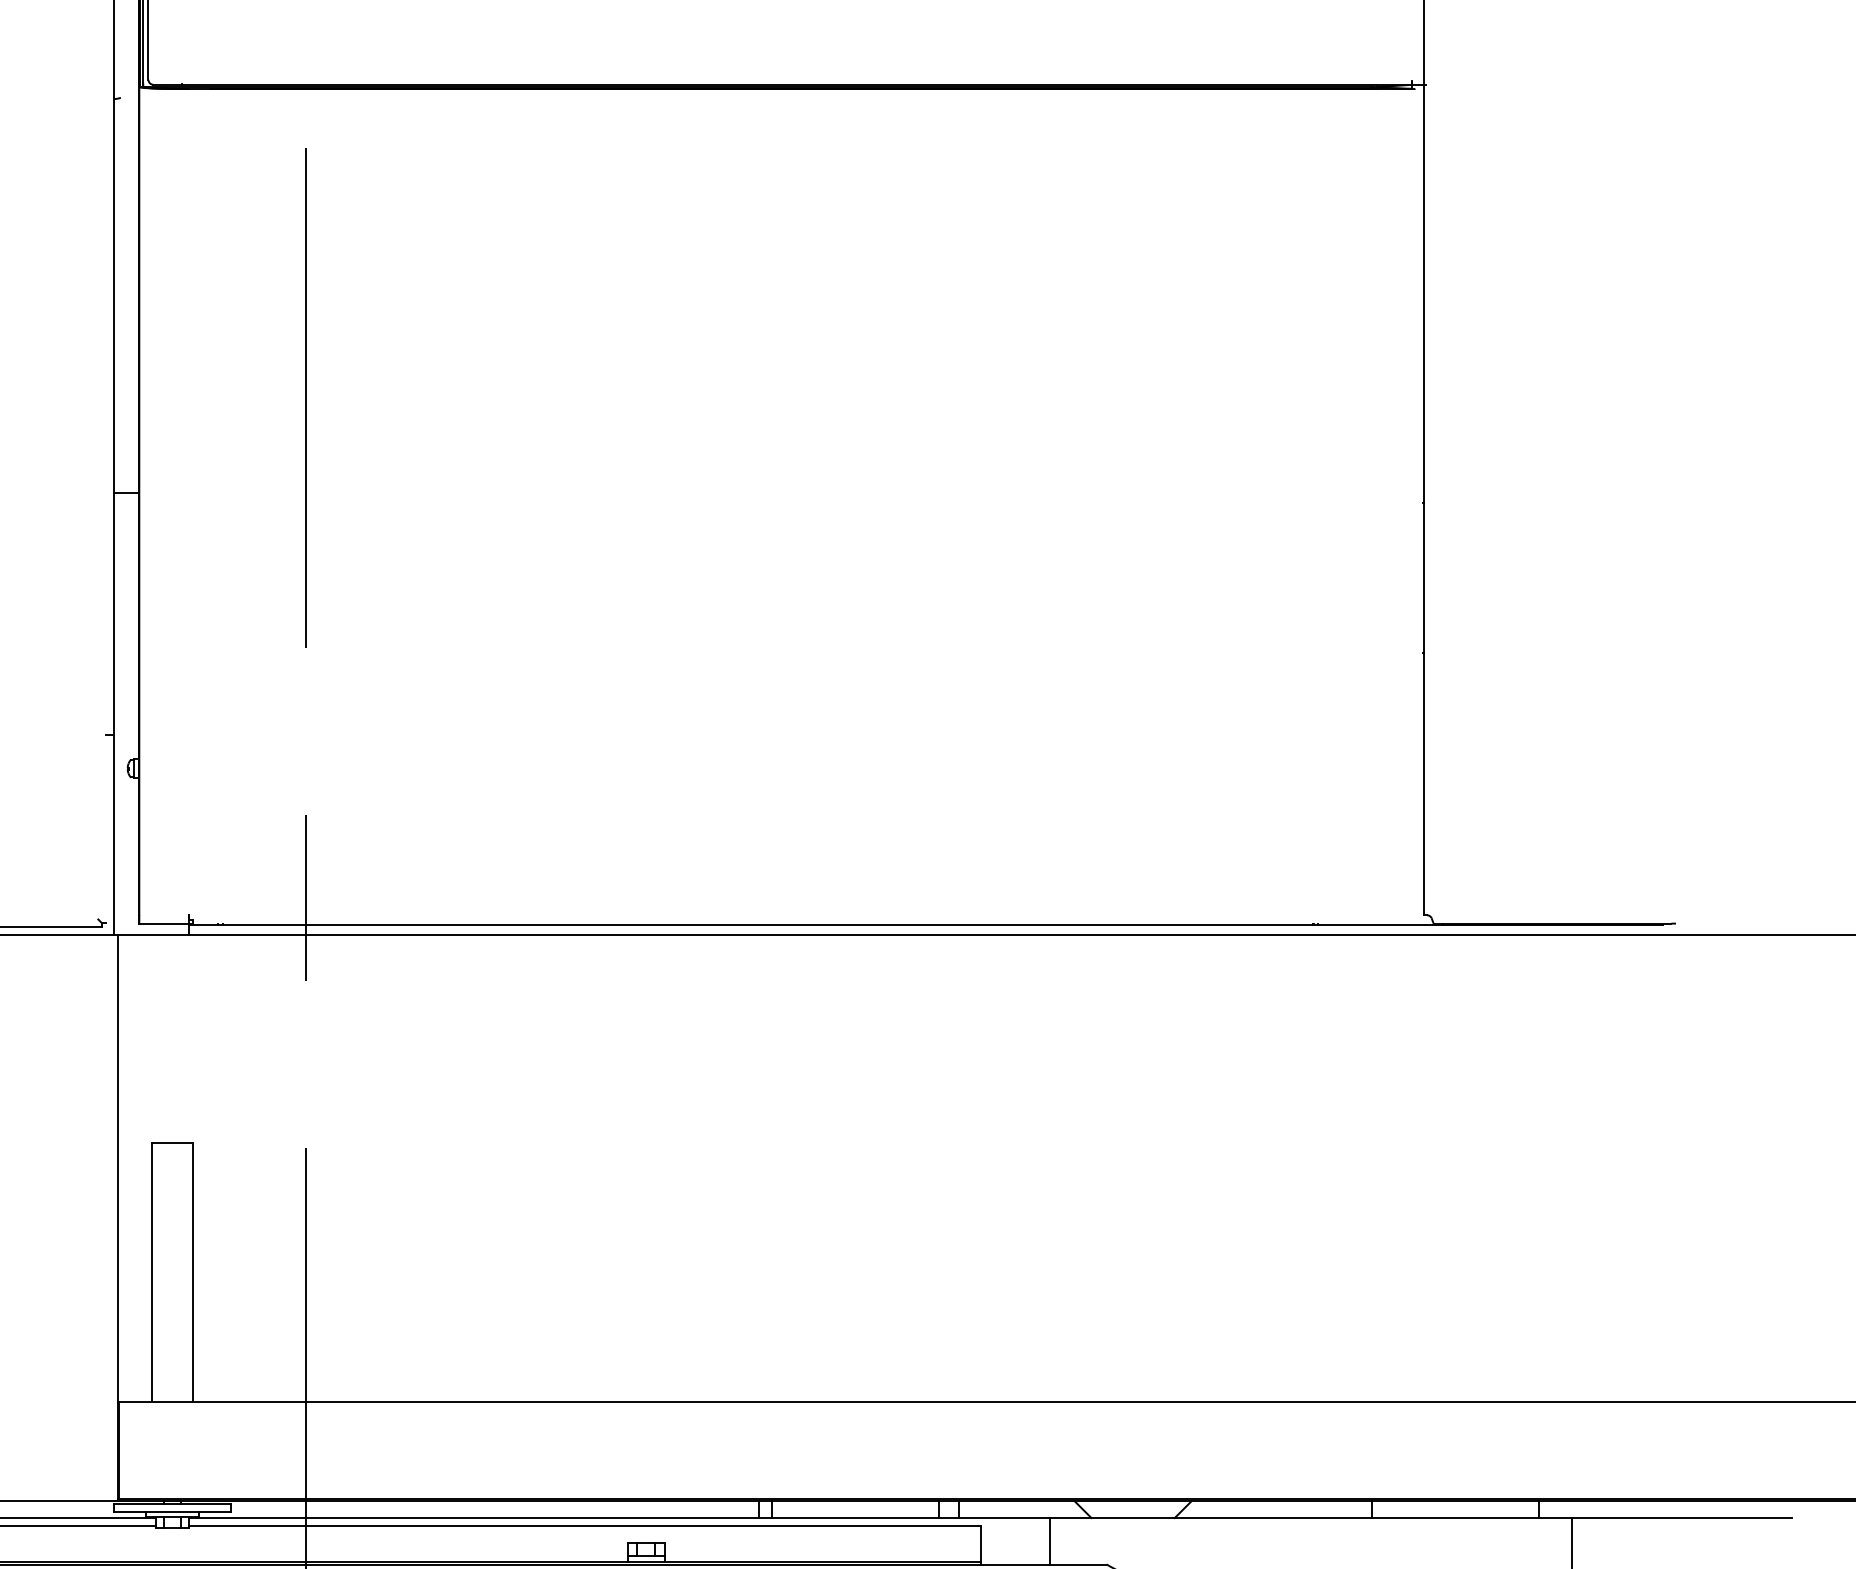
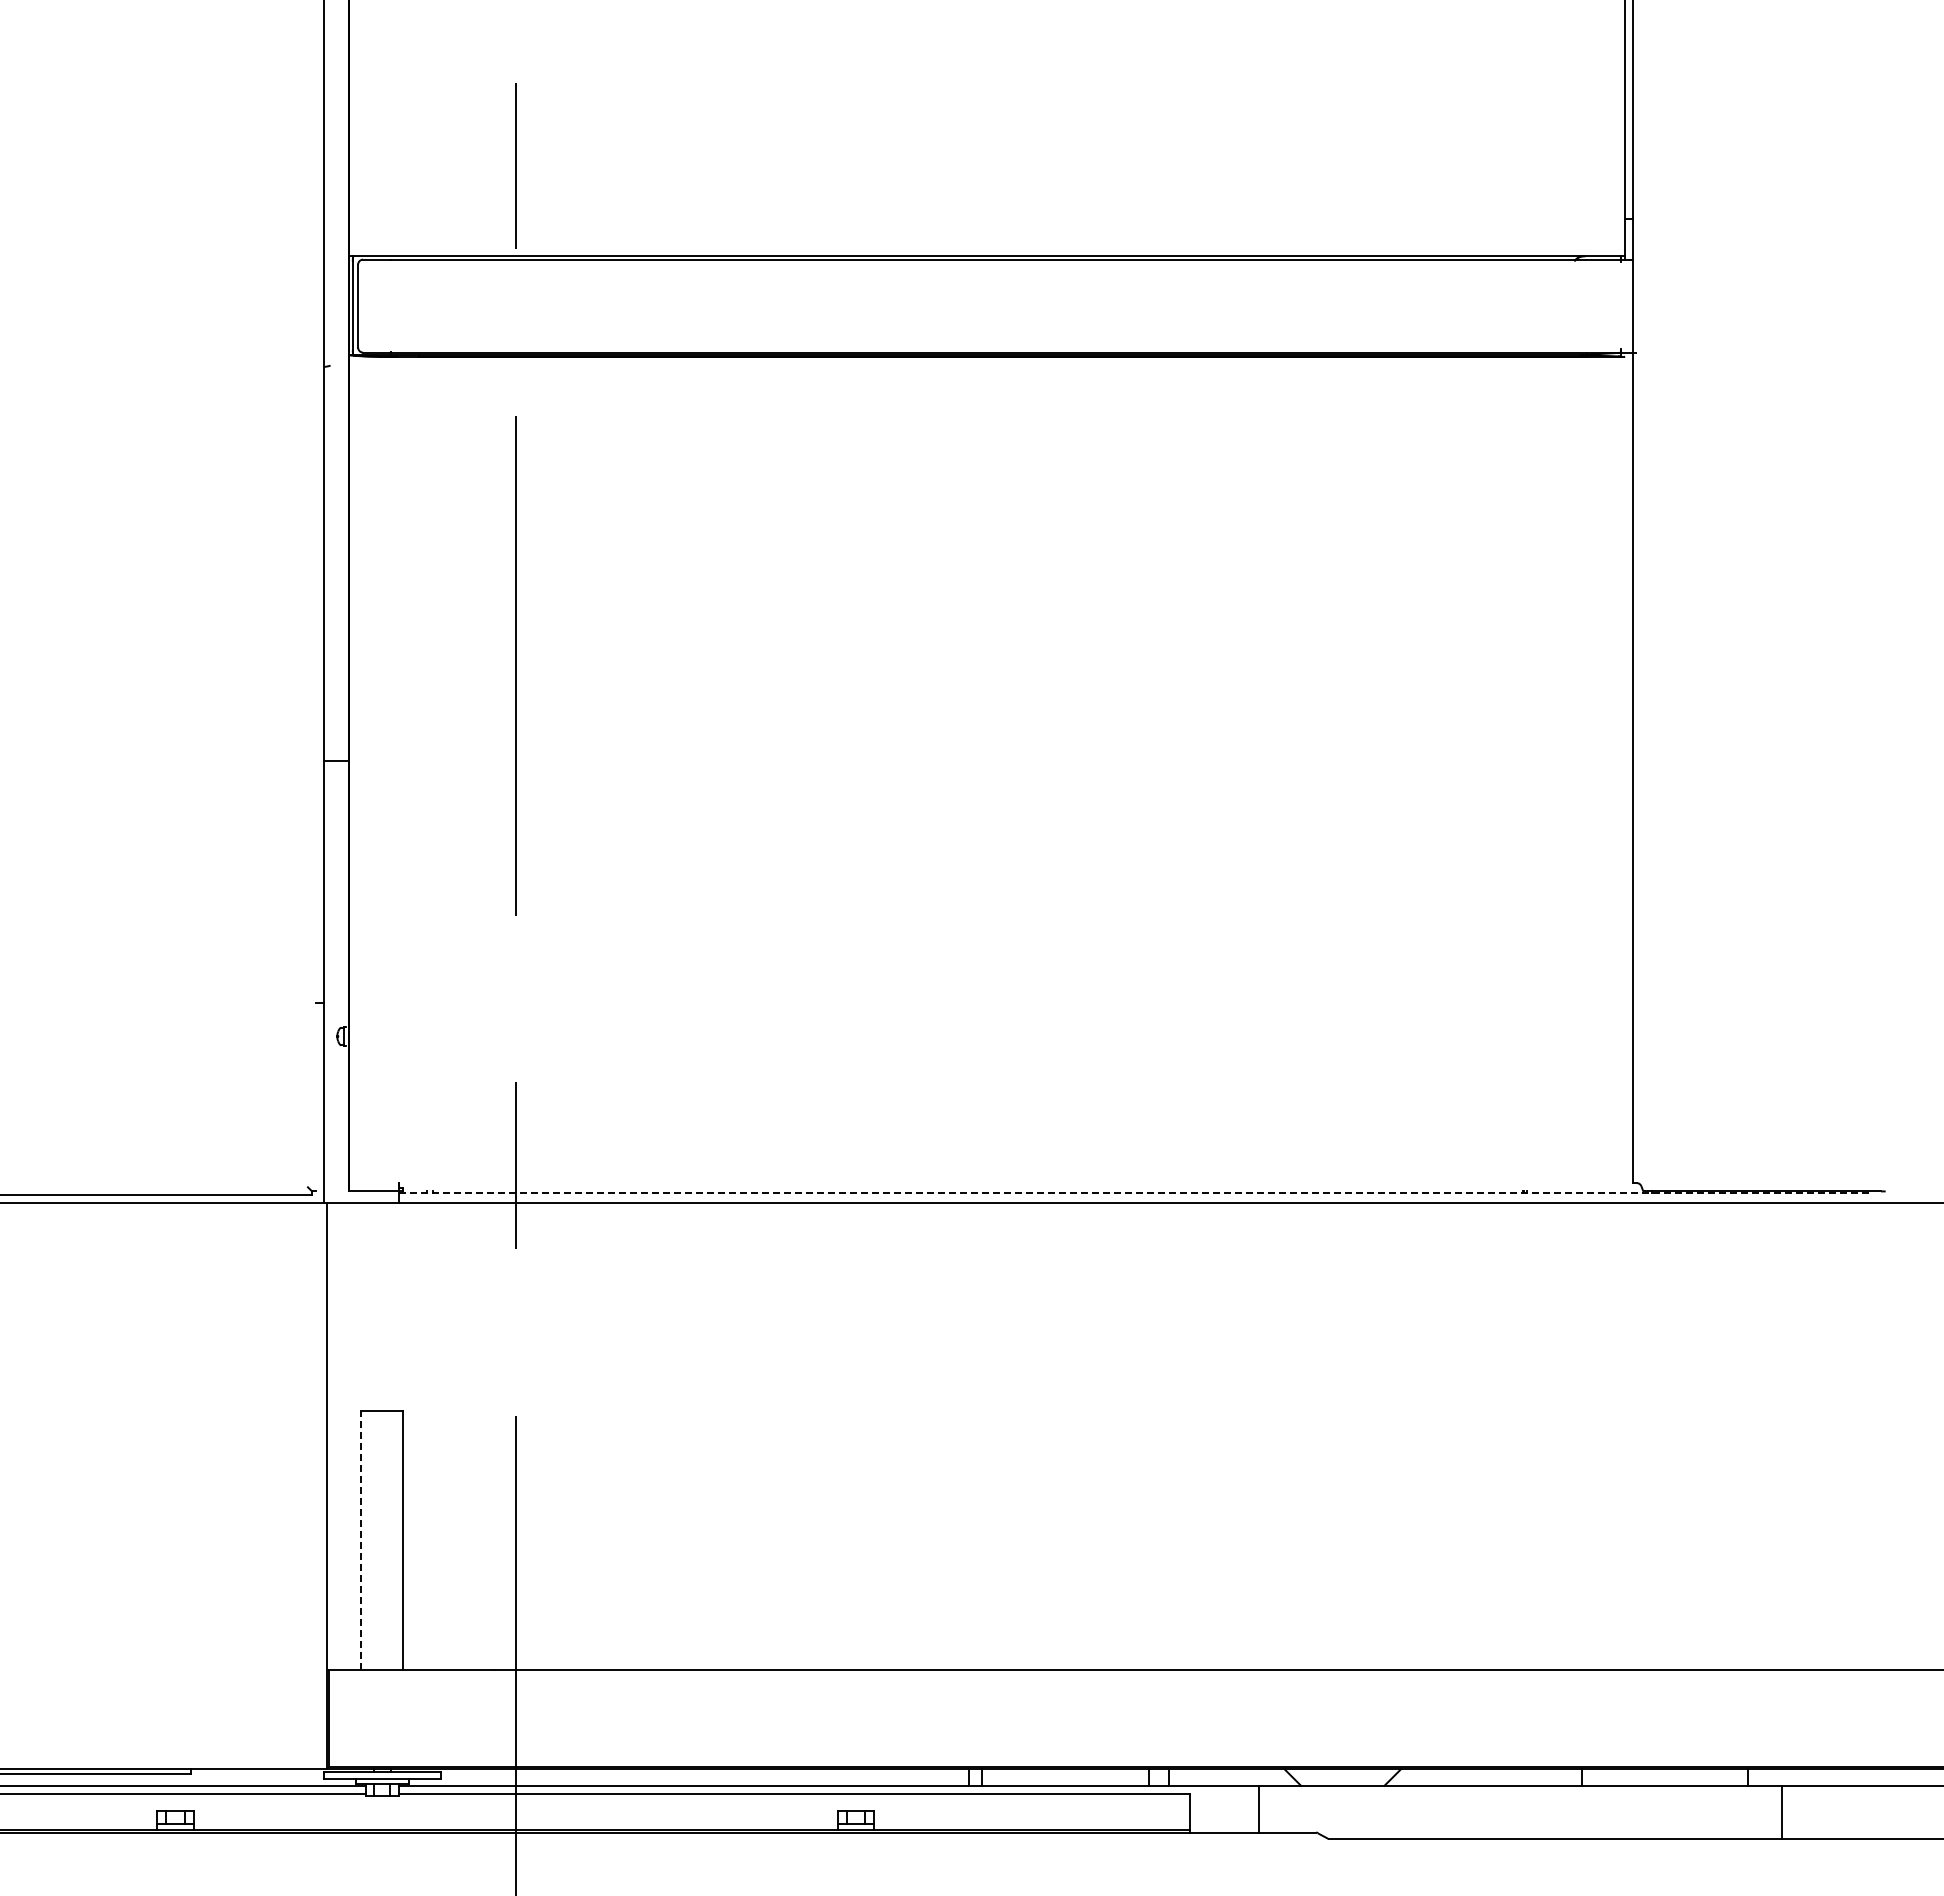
line: (925, 924) -> (1135, 1192), solid -> dashed
line: (151, 1271) -> (361, 1539), solid -> dashed

